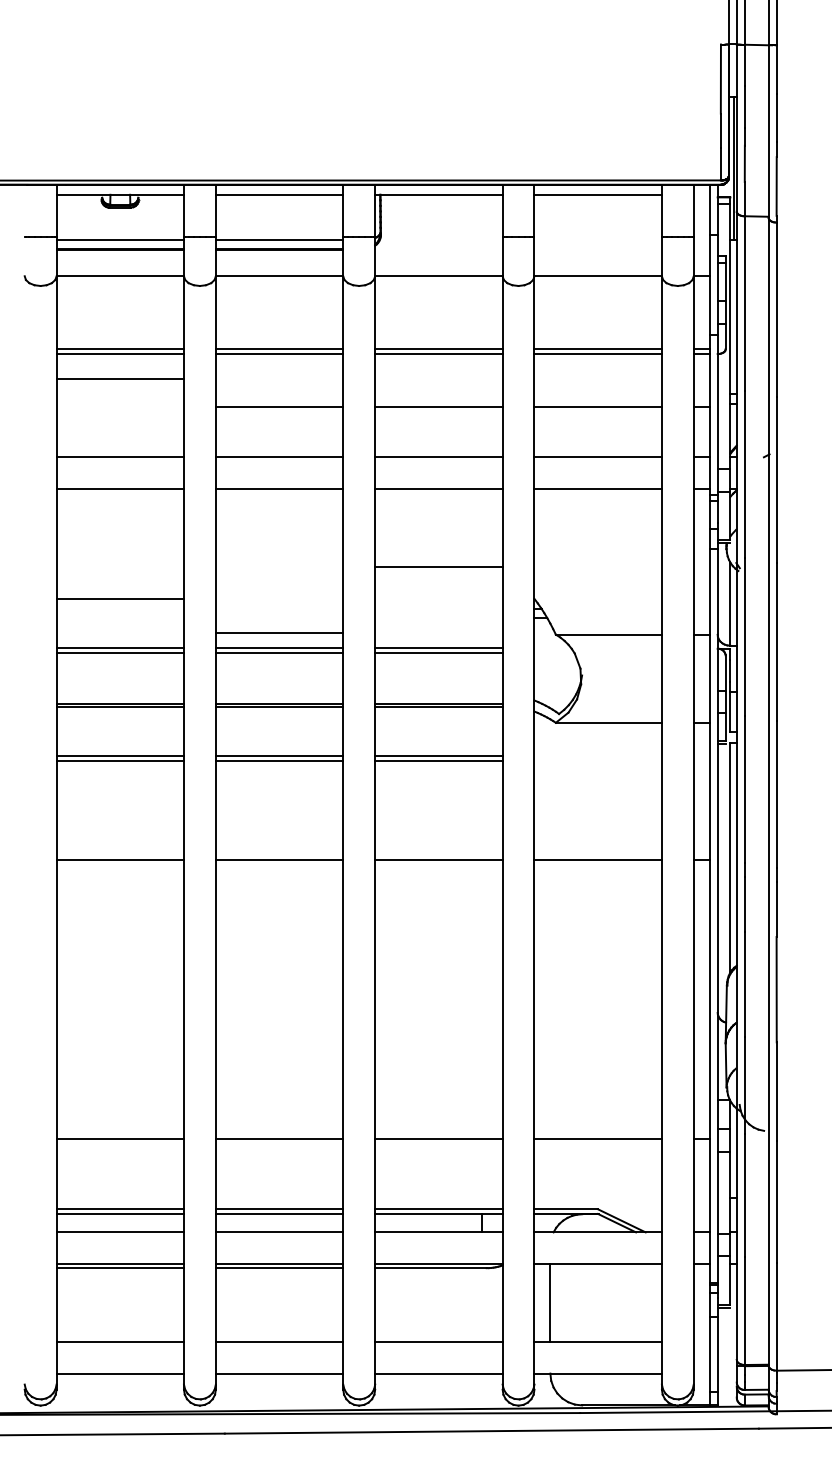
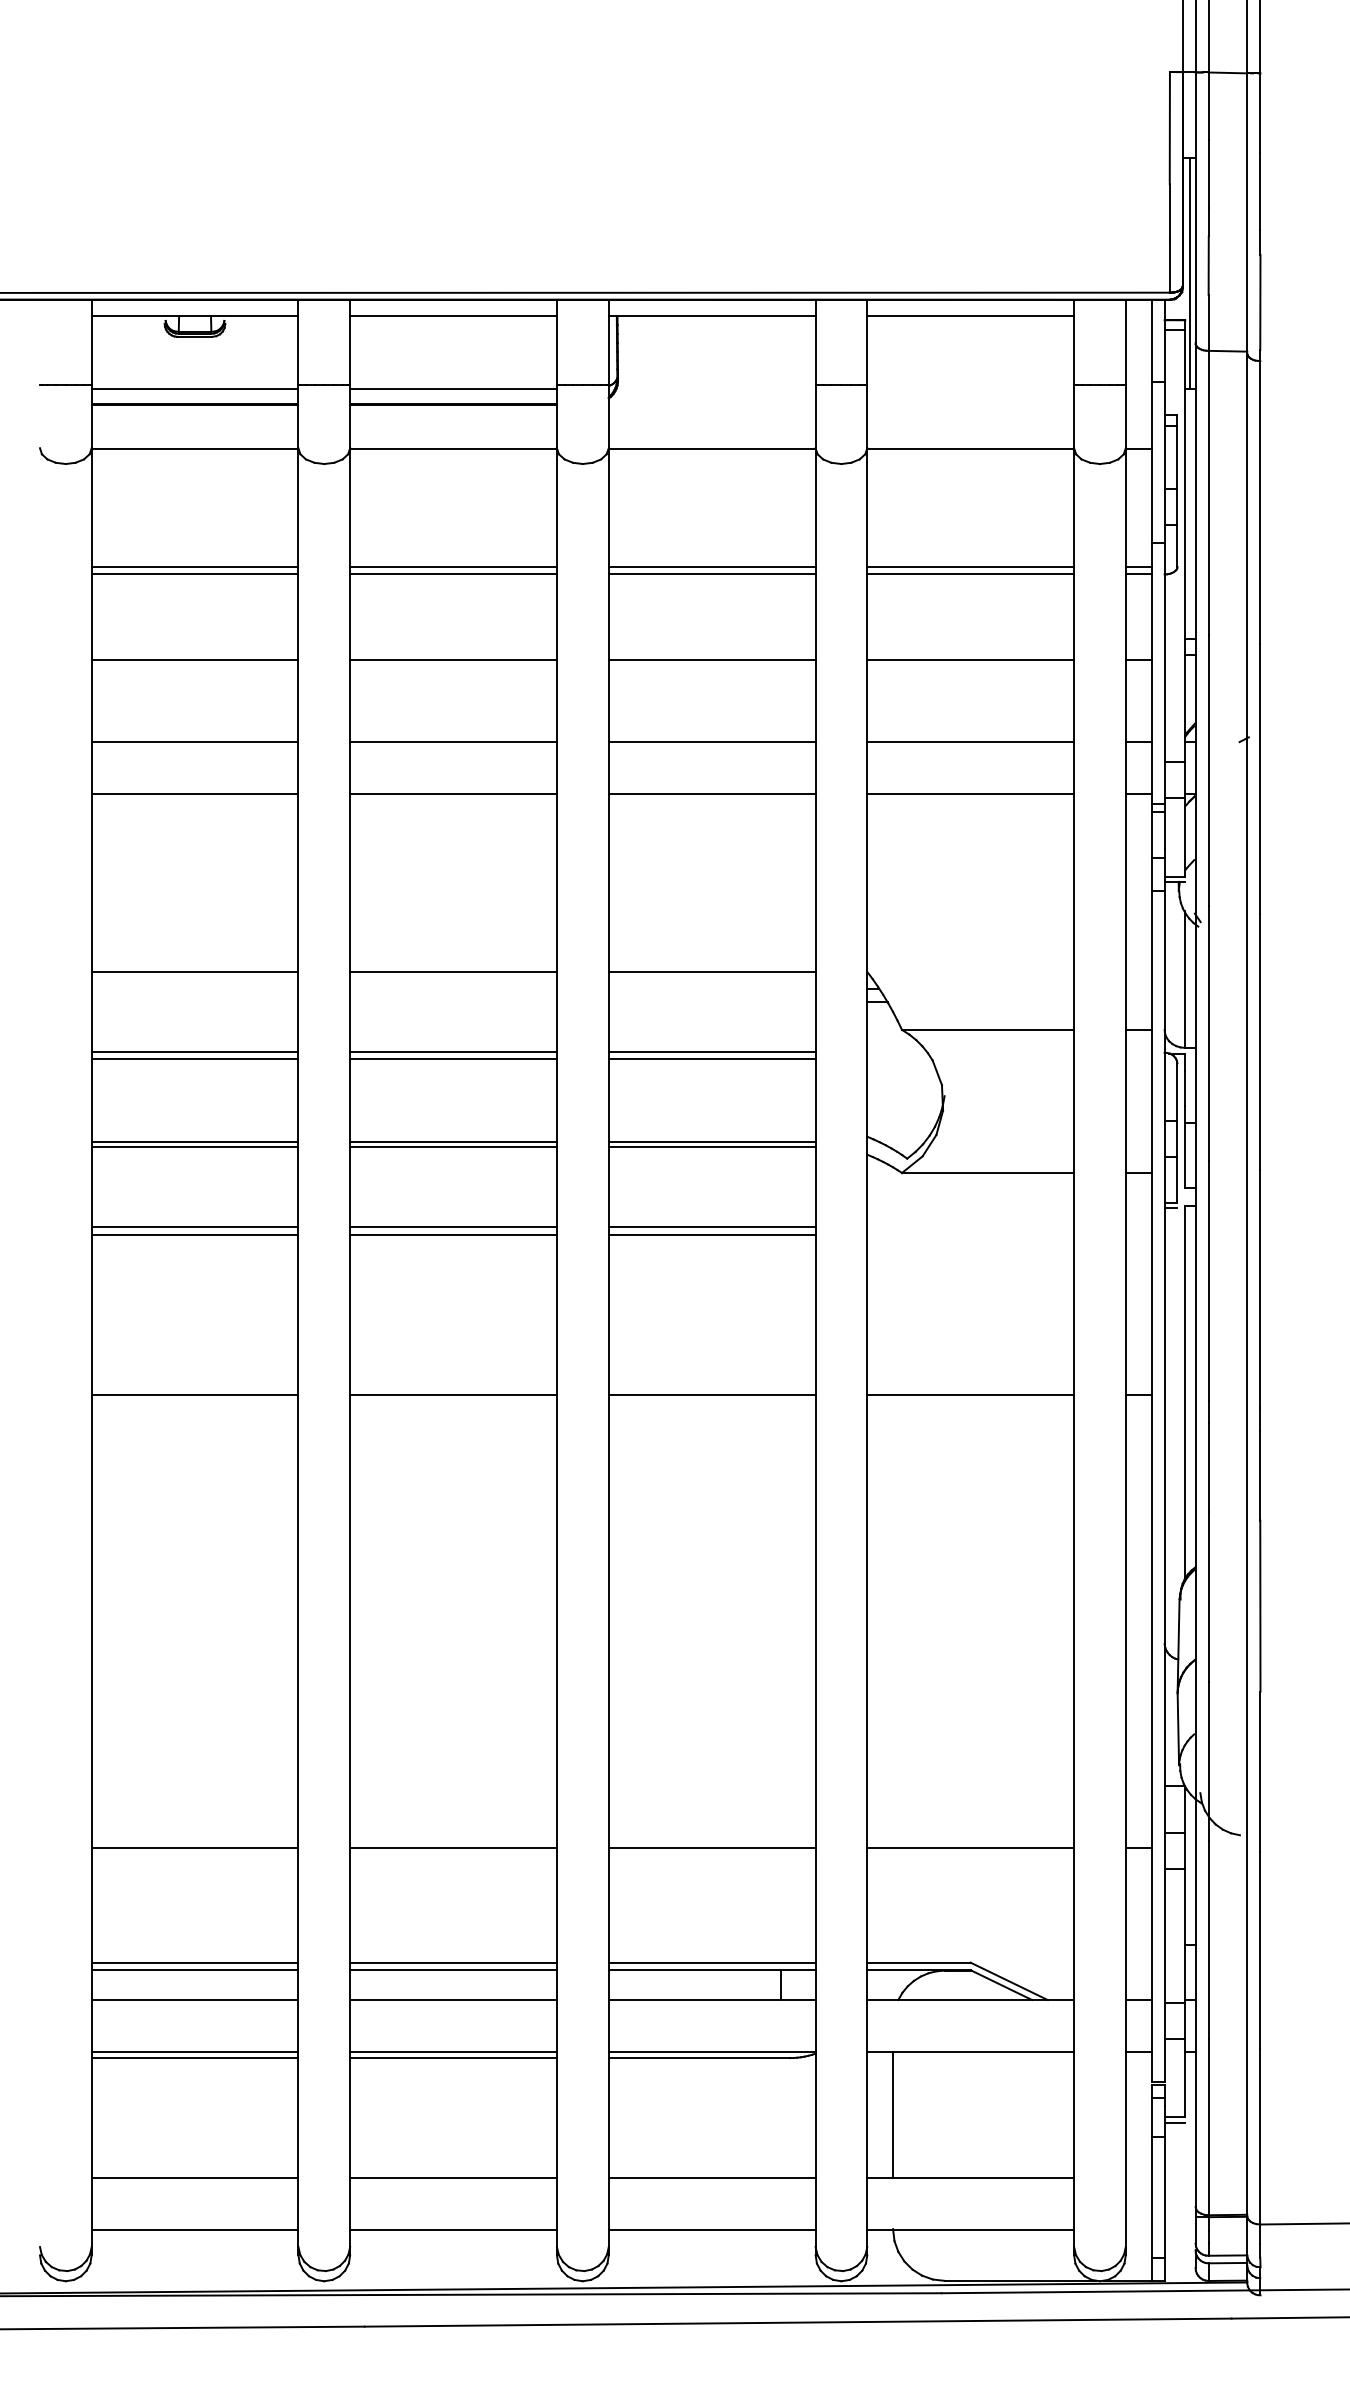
line: (119, 378) -> (193, 659), moved
line: (438, 566) -> (711, 971), moved
line: (279, 632) -> (453, 971), moved

